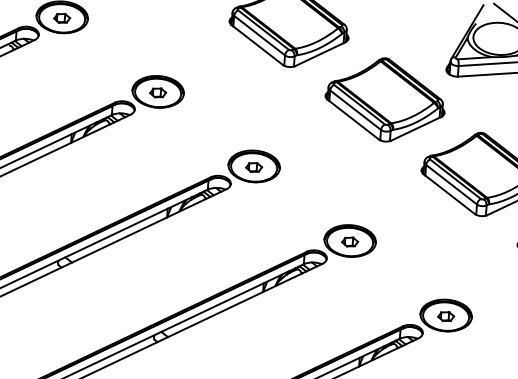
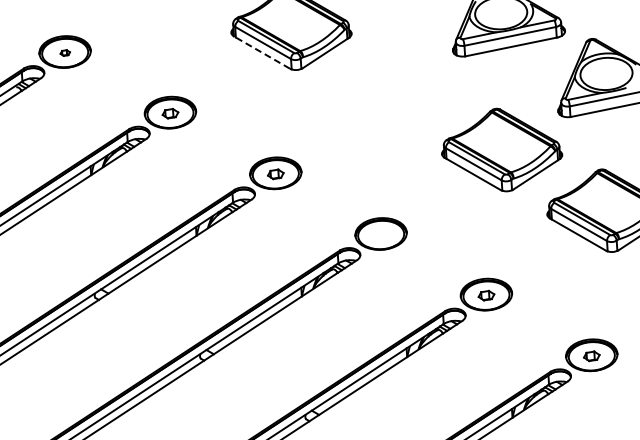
part: (62, 17) -> (65, 52), size x0.6
line: (256, 44) -> (261, 52), solid -> dashed
part: (385, 100) -> (396, 89), removed
part: (350, 241) -> (381, 234), removed

